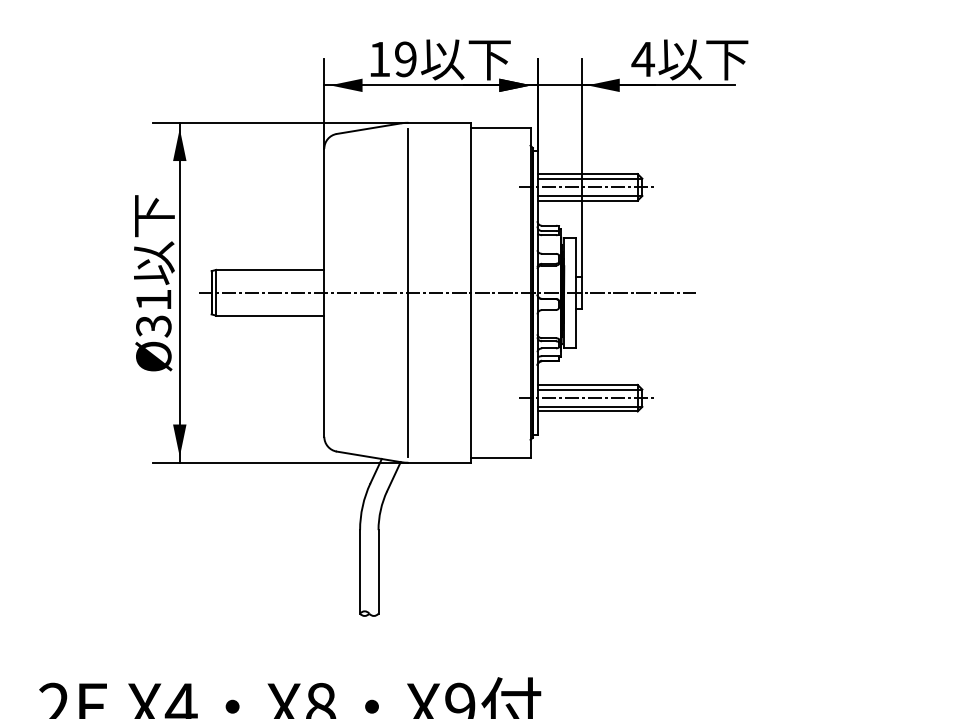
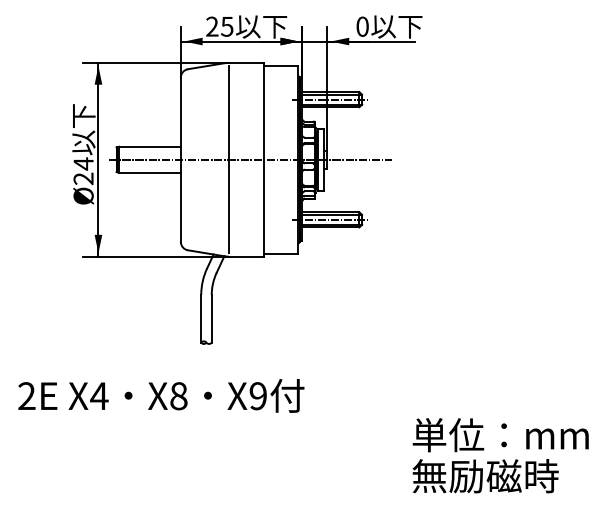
text: (392, 58) -> (219, 26), 19 -> 25
text: (643, 58) -> (362, 26), 4 -> 0
text: (153, 313) -> (83, 171), Ø31 -> Ø24

